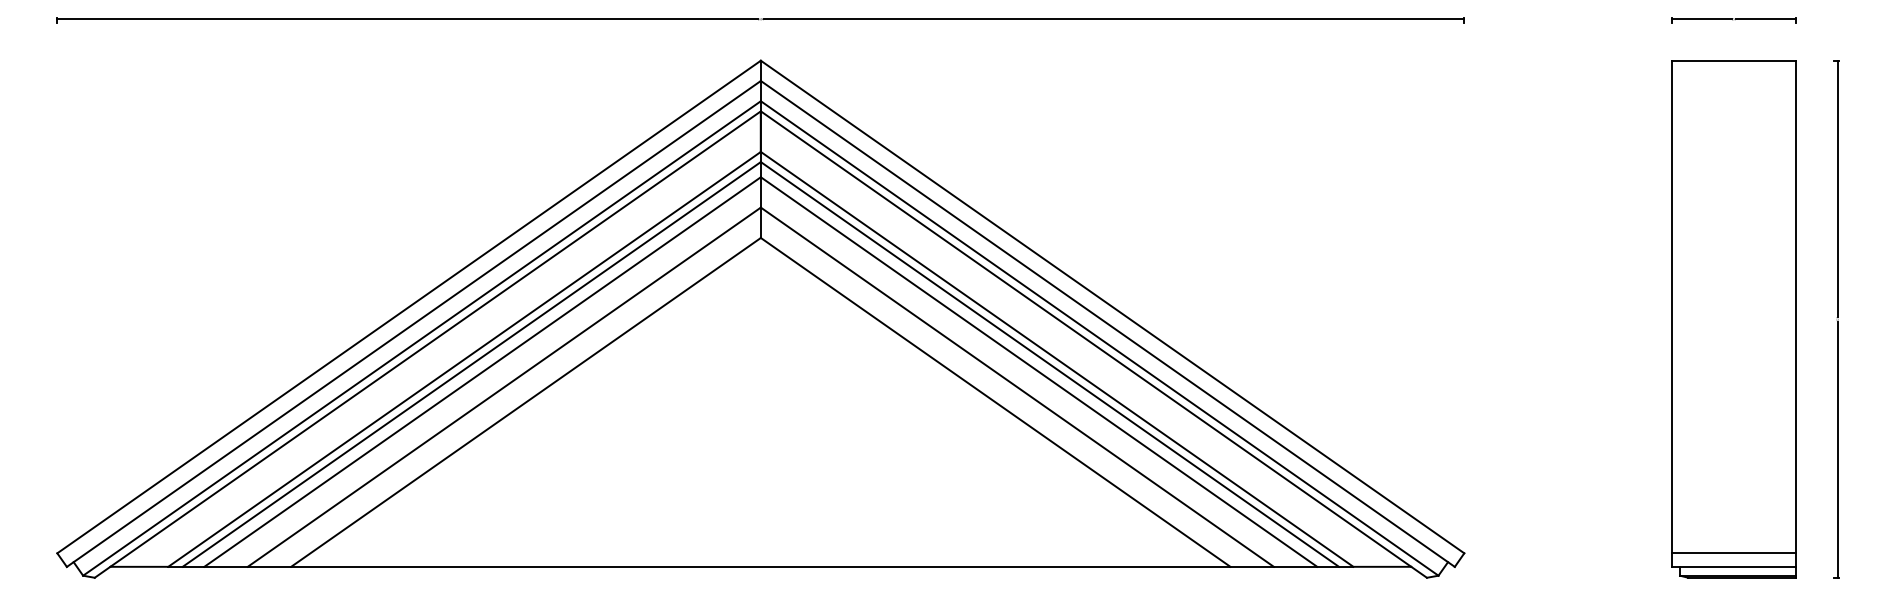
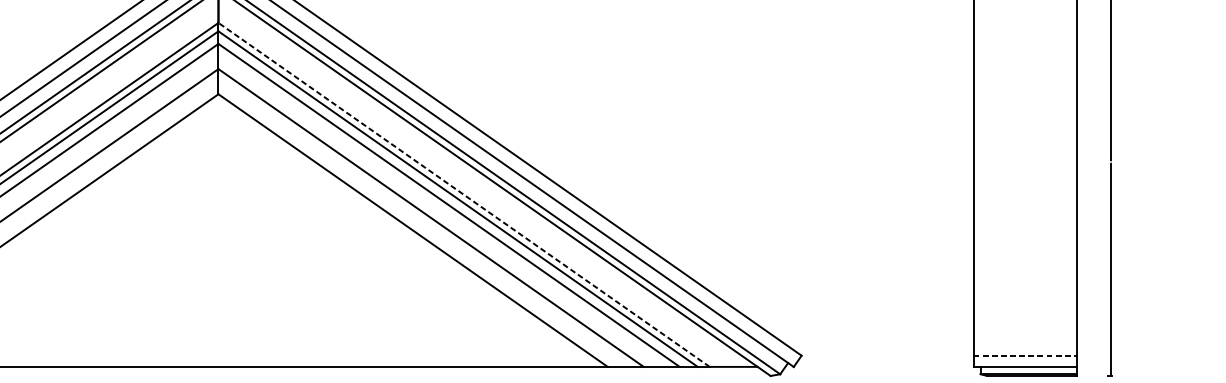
line: (1057, 359) -> (464, 195), solid -> dashed
line: (1734, 553) -> (1025, 355), solid -> dashed

